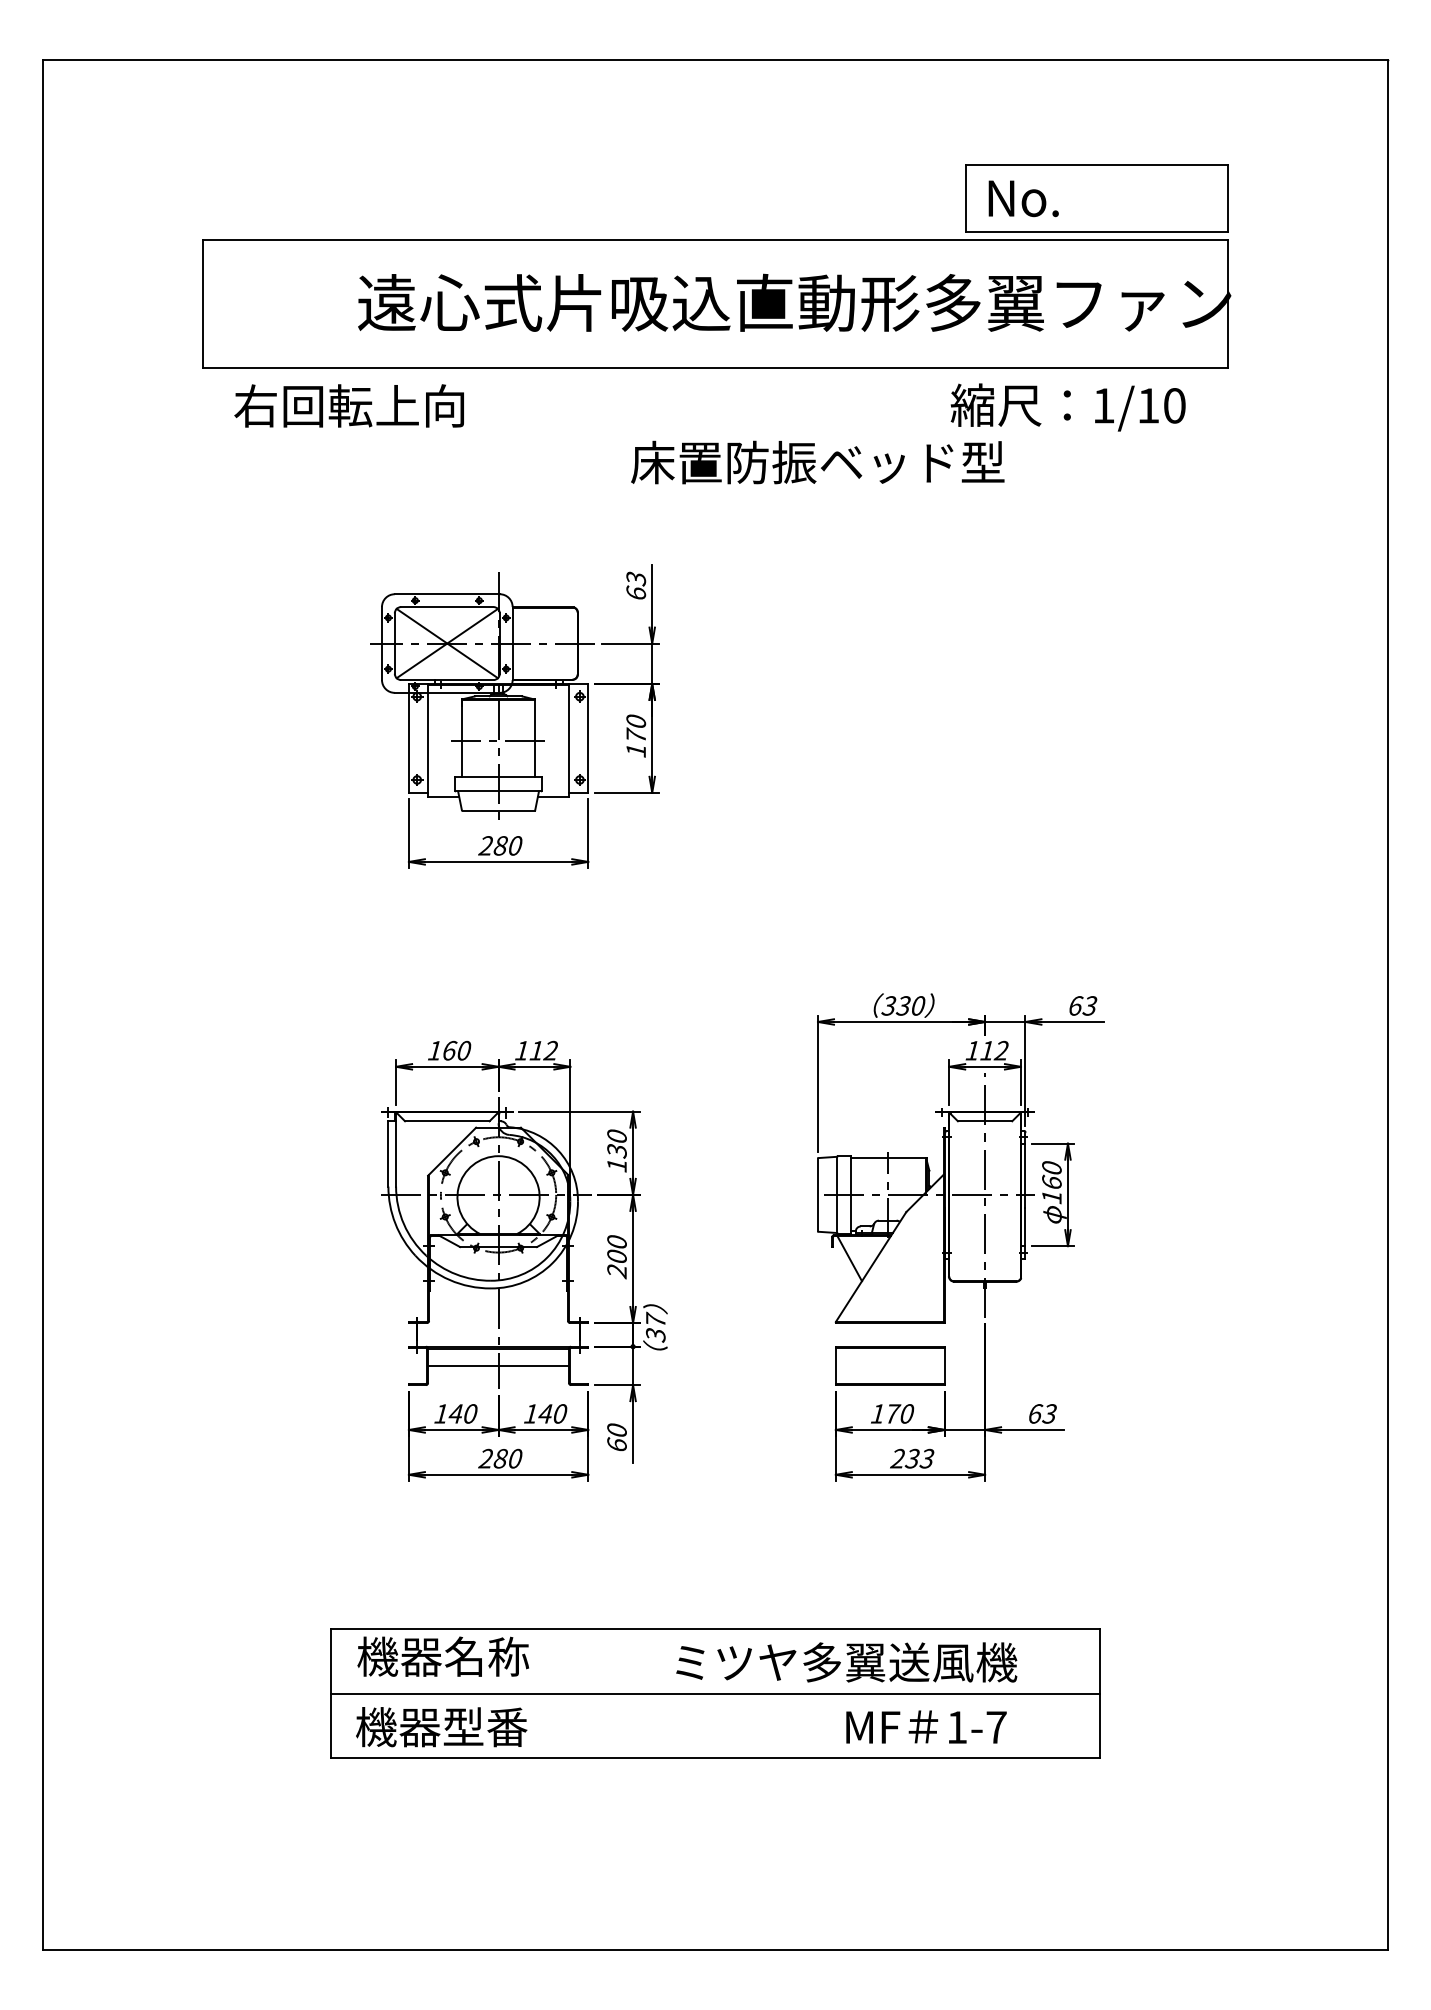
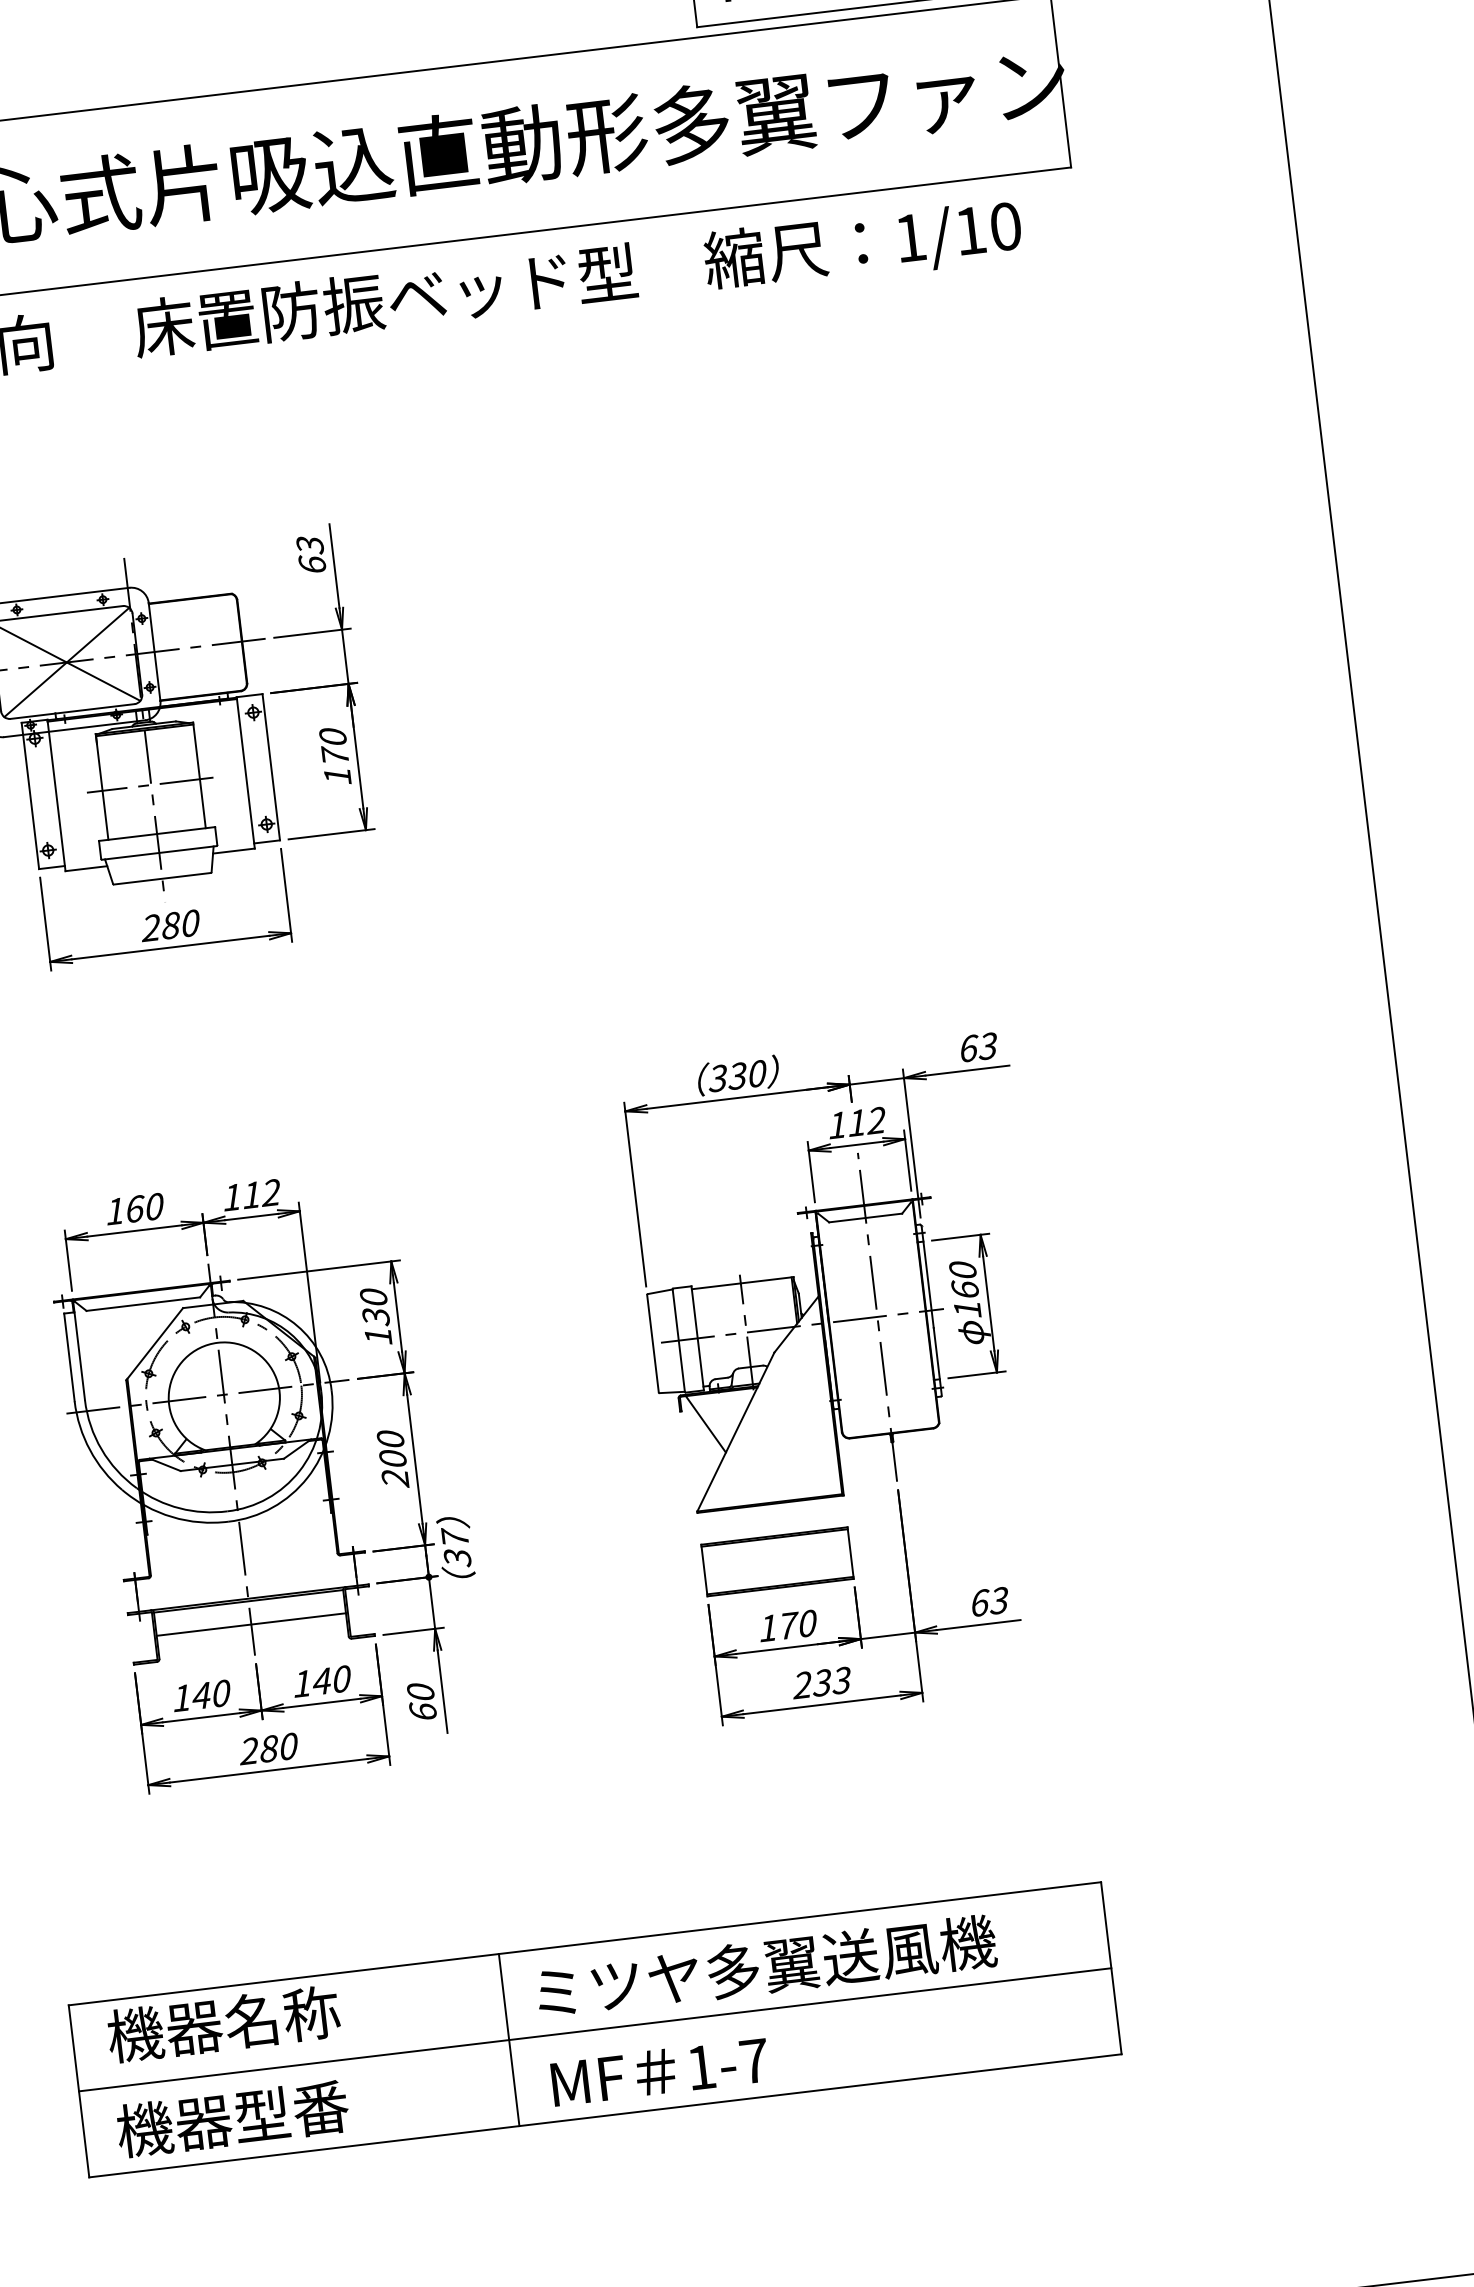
text: (817, 462) -> (384, 300), moved
line: (651, 1693) -> (509, 2040), added
text: (926, 1726) -> (660, 2071), moved

